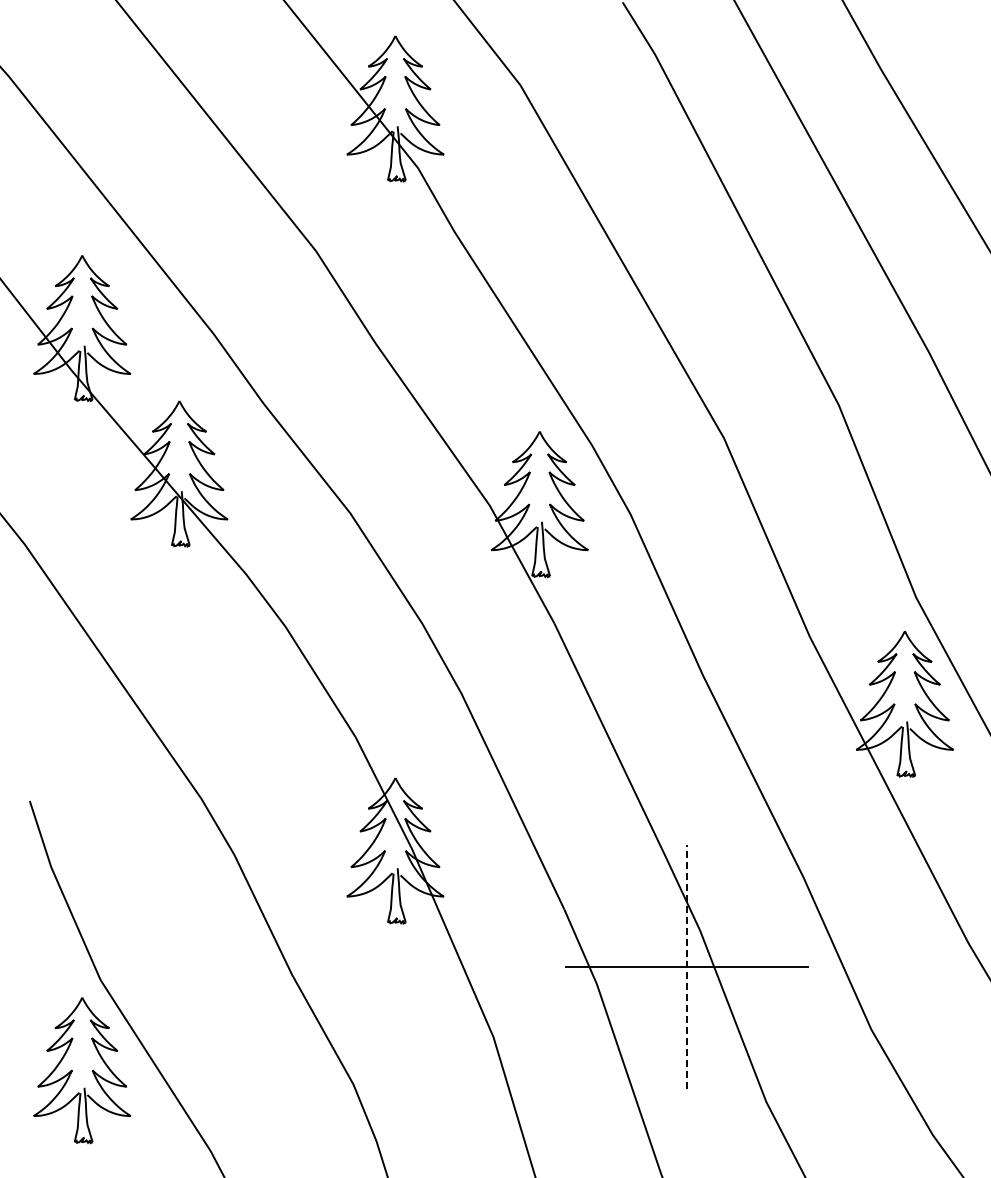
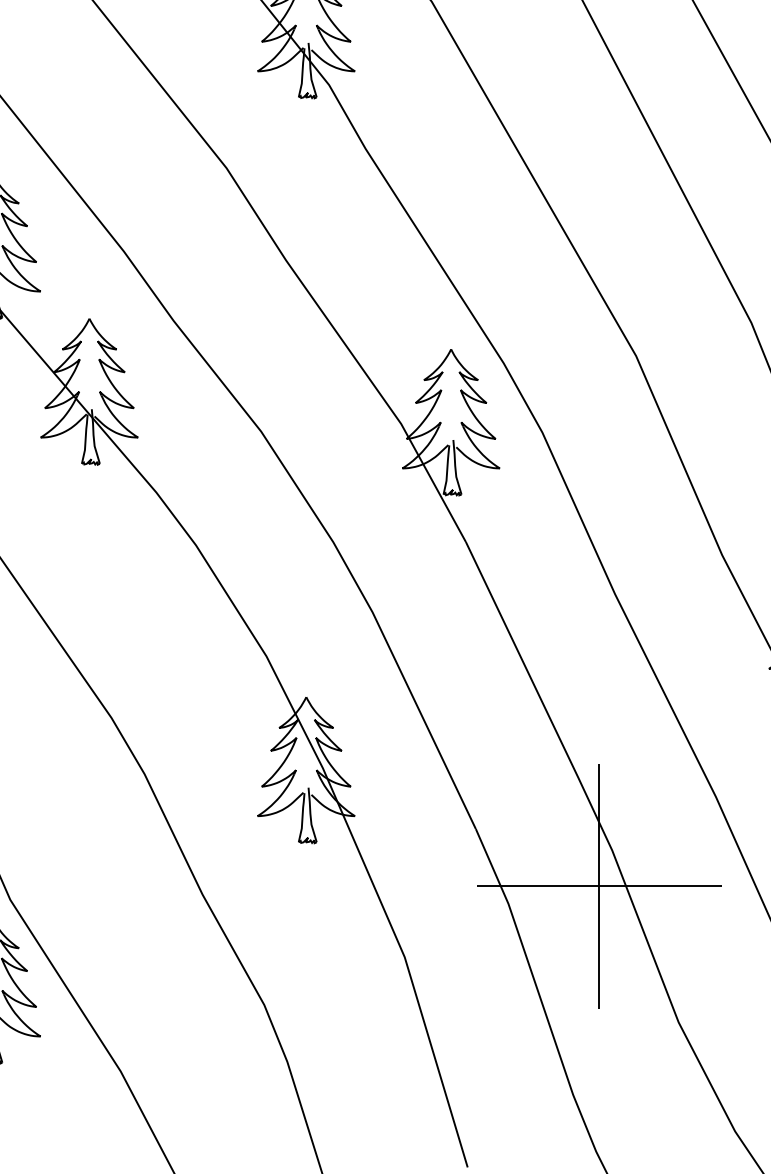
line: (687, 966) -> (599, 886), dashed -> solid

